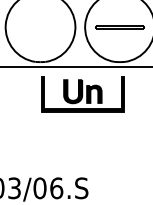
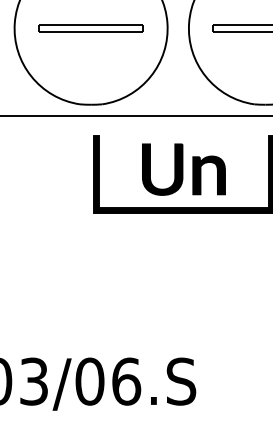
line: (40, 26) -> (91, 26), added

